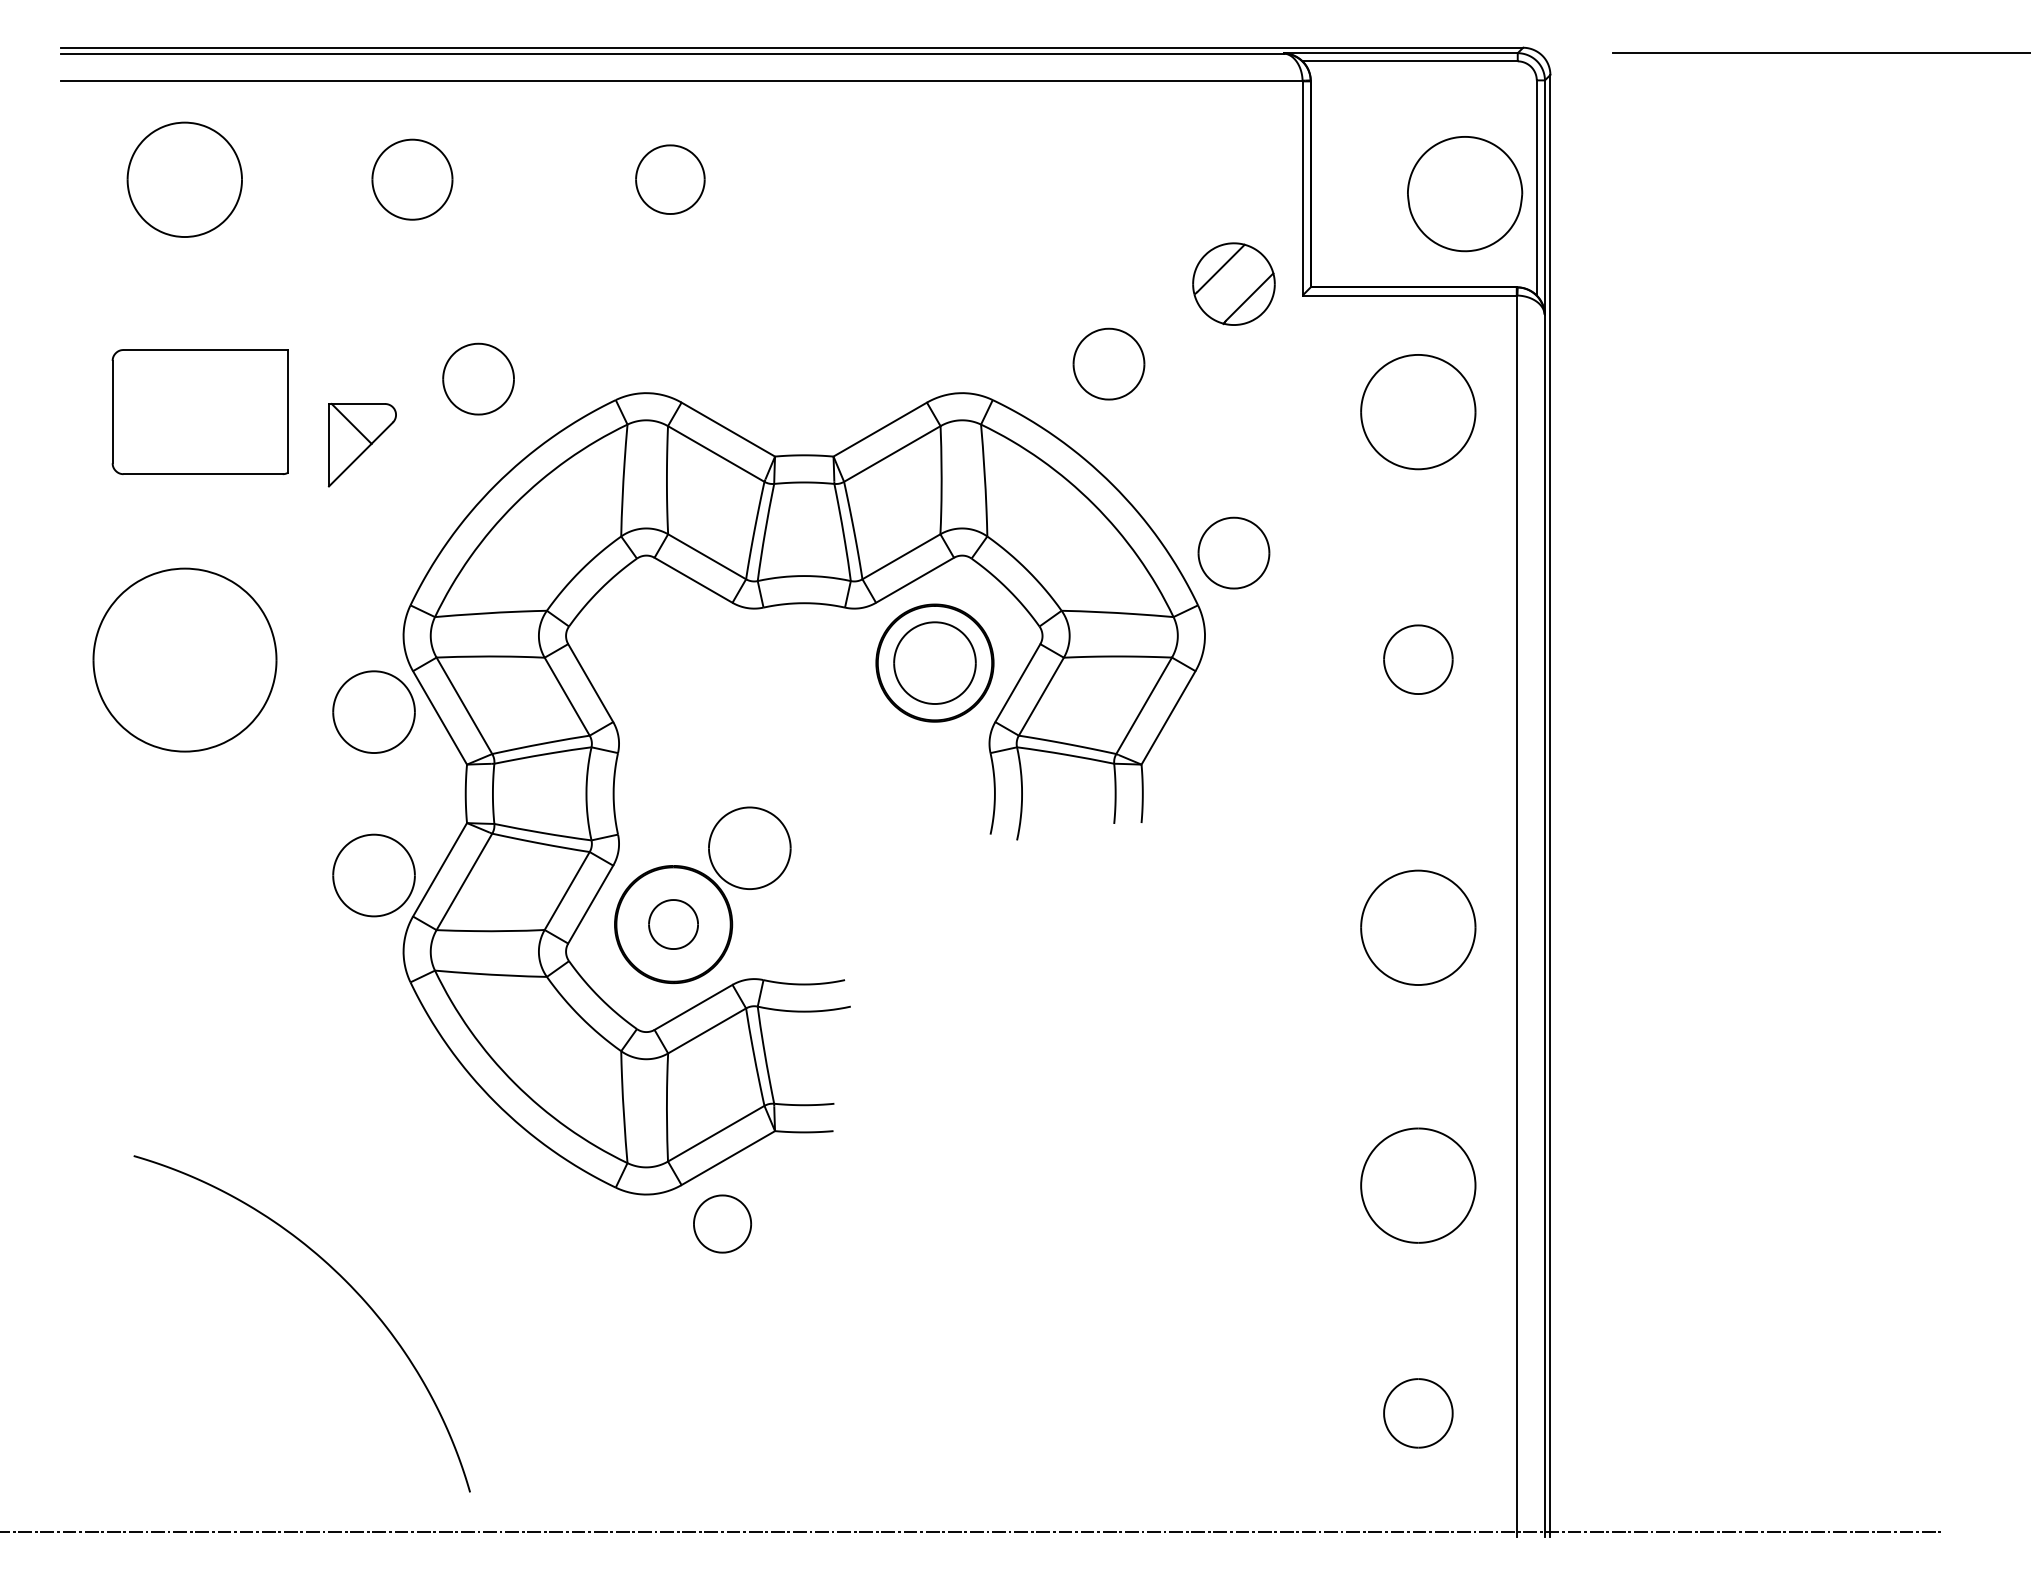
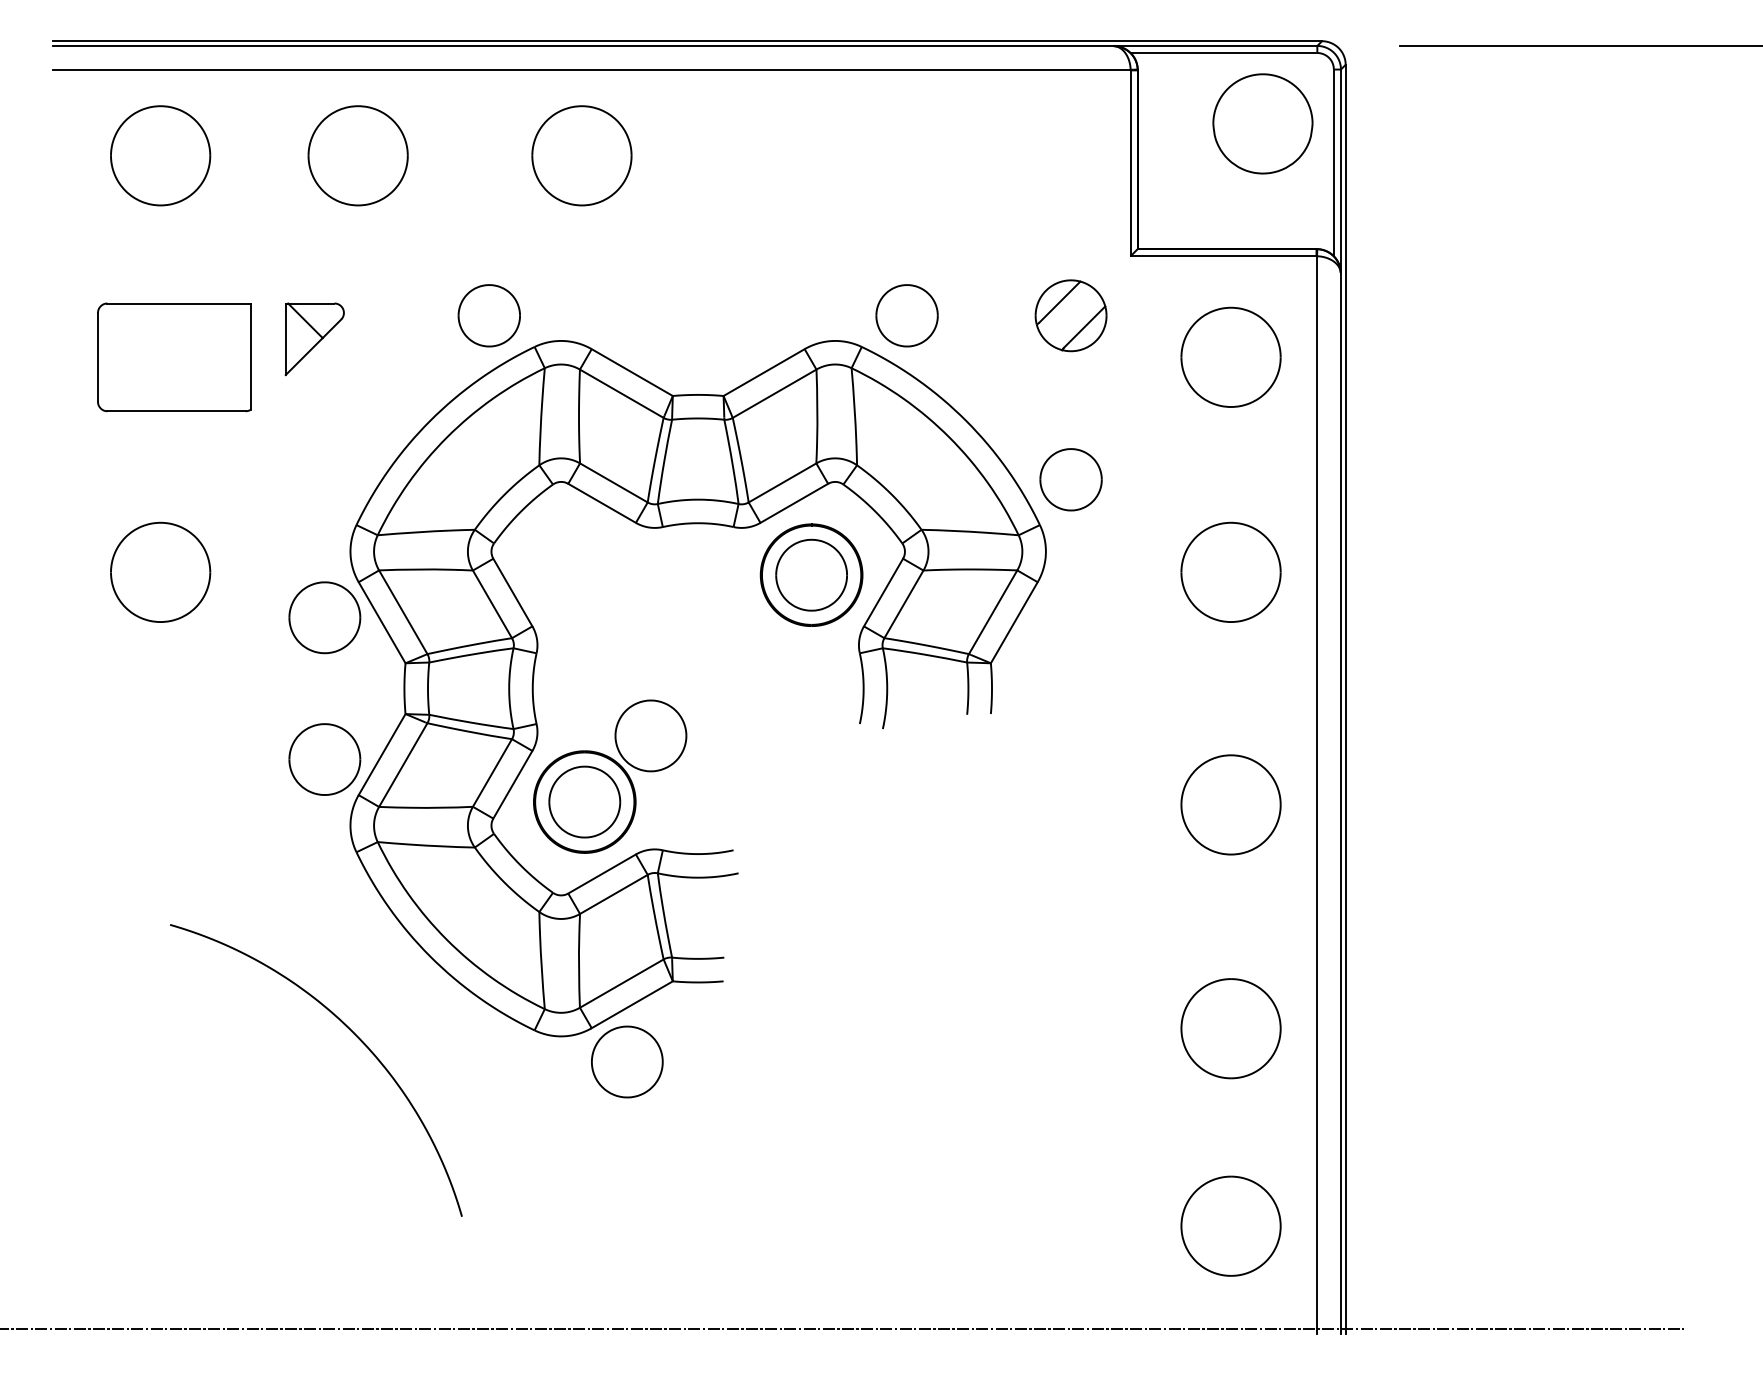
part: (412, 179) -> (358, 155), size x1.43
part: (670, 179) -> (582, 155), size x1.67
part: (1465, 194) -> (1263, 124), moved
part: (1233, 283) -> (1070, 315), moved
part: (1108, 363) -> (906, 315), moved
part: (478, 378) -> (489, 315), moved
part: (361, 445) -> (313, 339), moved
part: (184, 659) -> (160, 572), size x0.62
part: (1418, 659) -> (1231, 572), size x1.67
part: (673, 924) -> (584, 802), size x1.67
part: (722, 1223) -> (627, 1061), size x1.43
curve: (343, 1280) -> (352, 1032), moved
part: (1418, 1413) -> (1231, 1226), size x1.67

